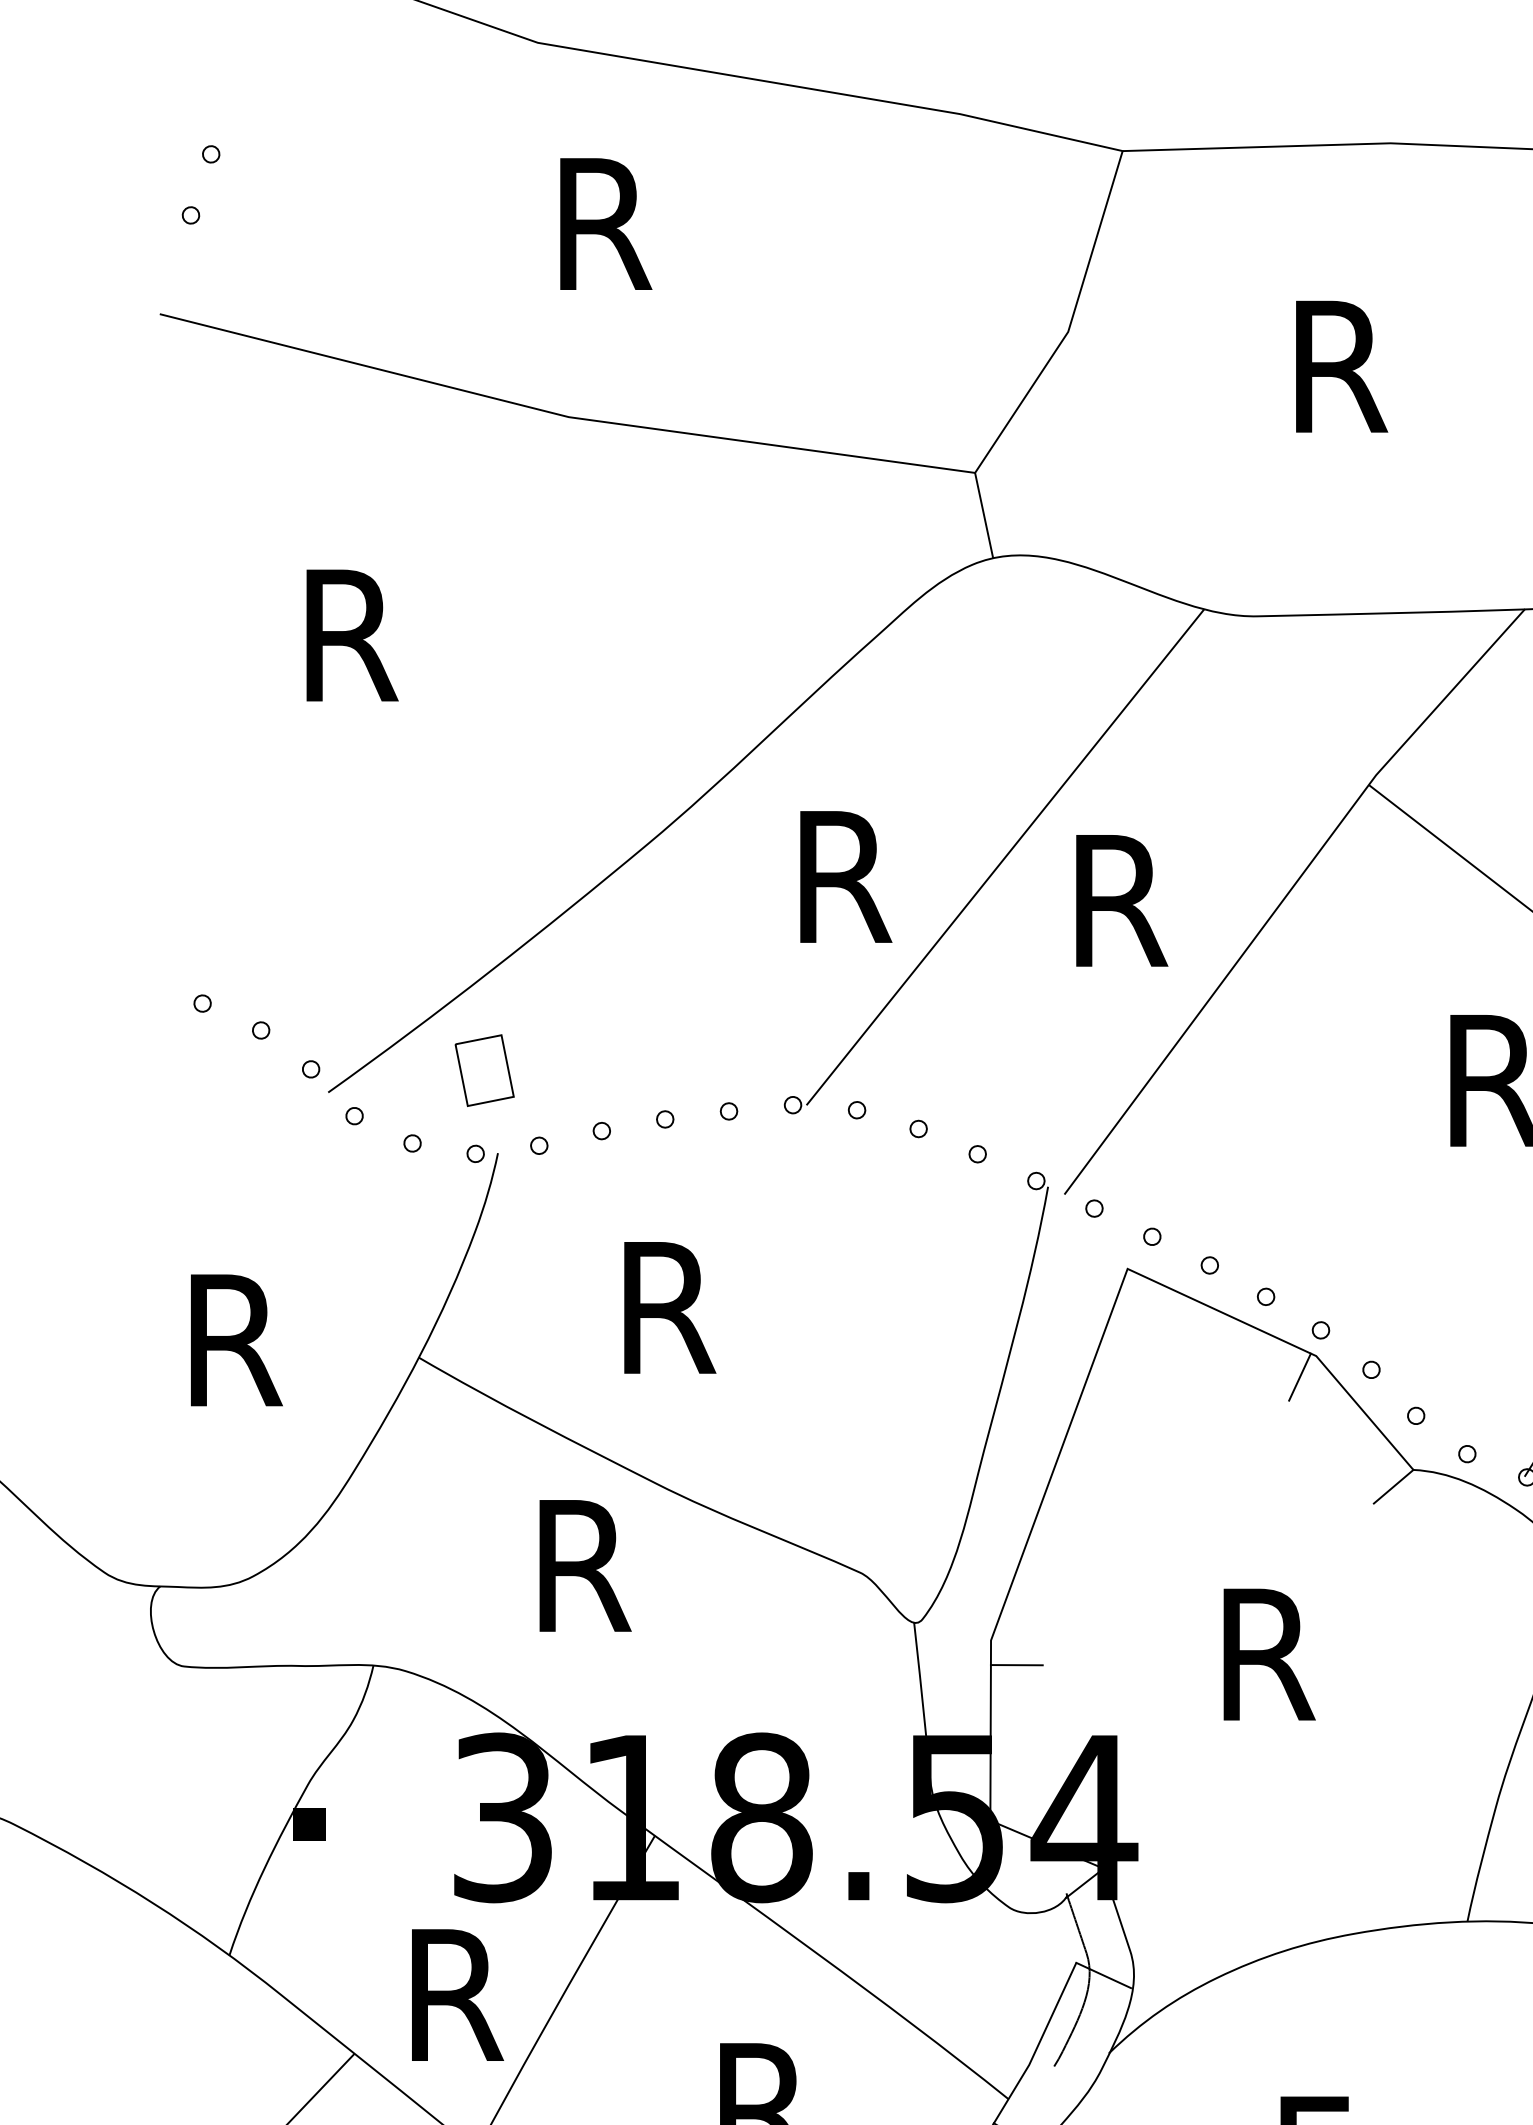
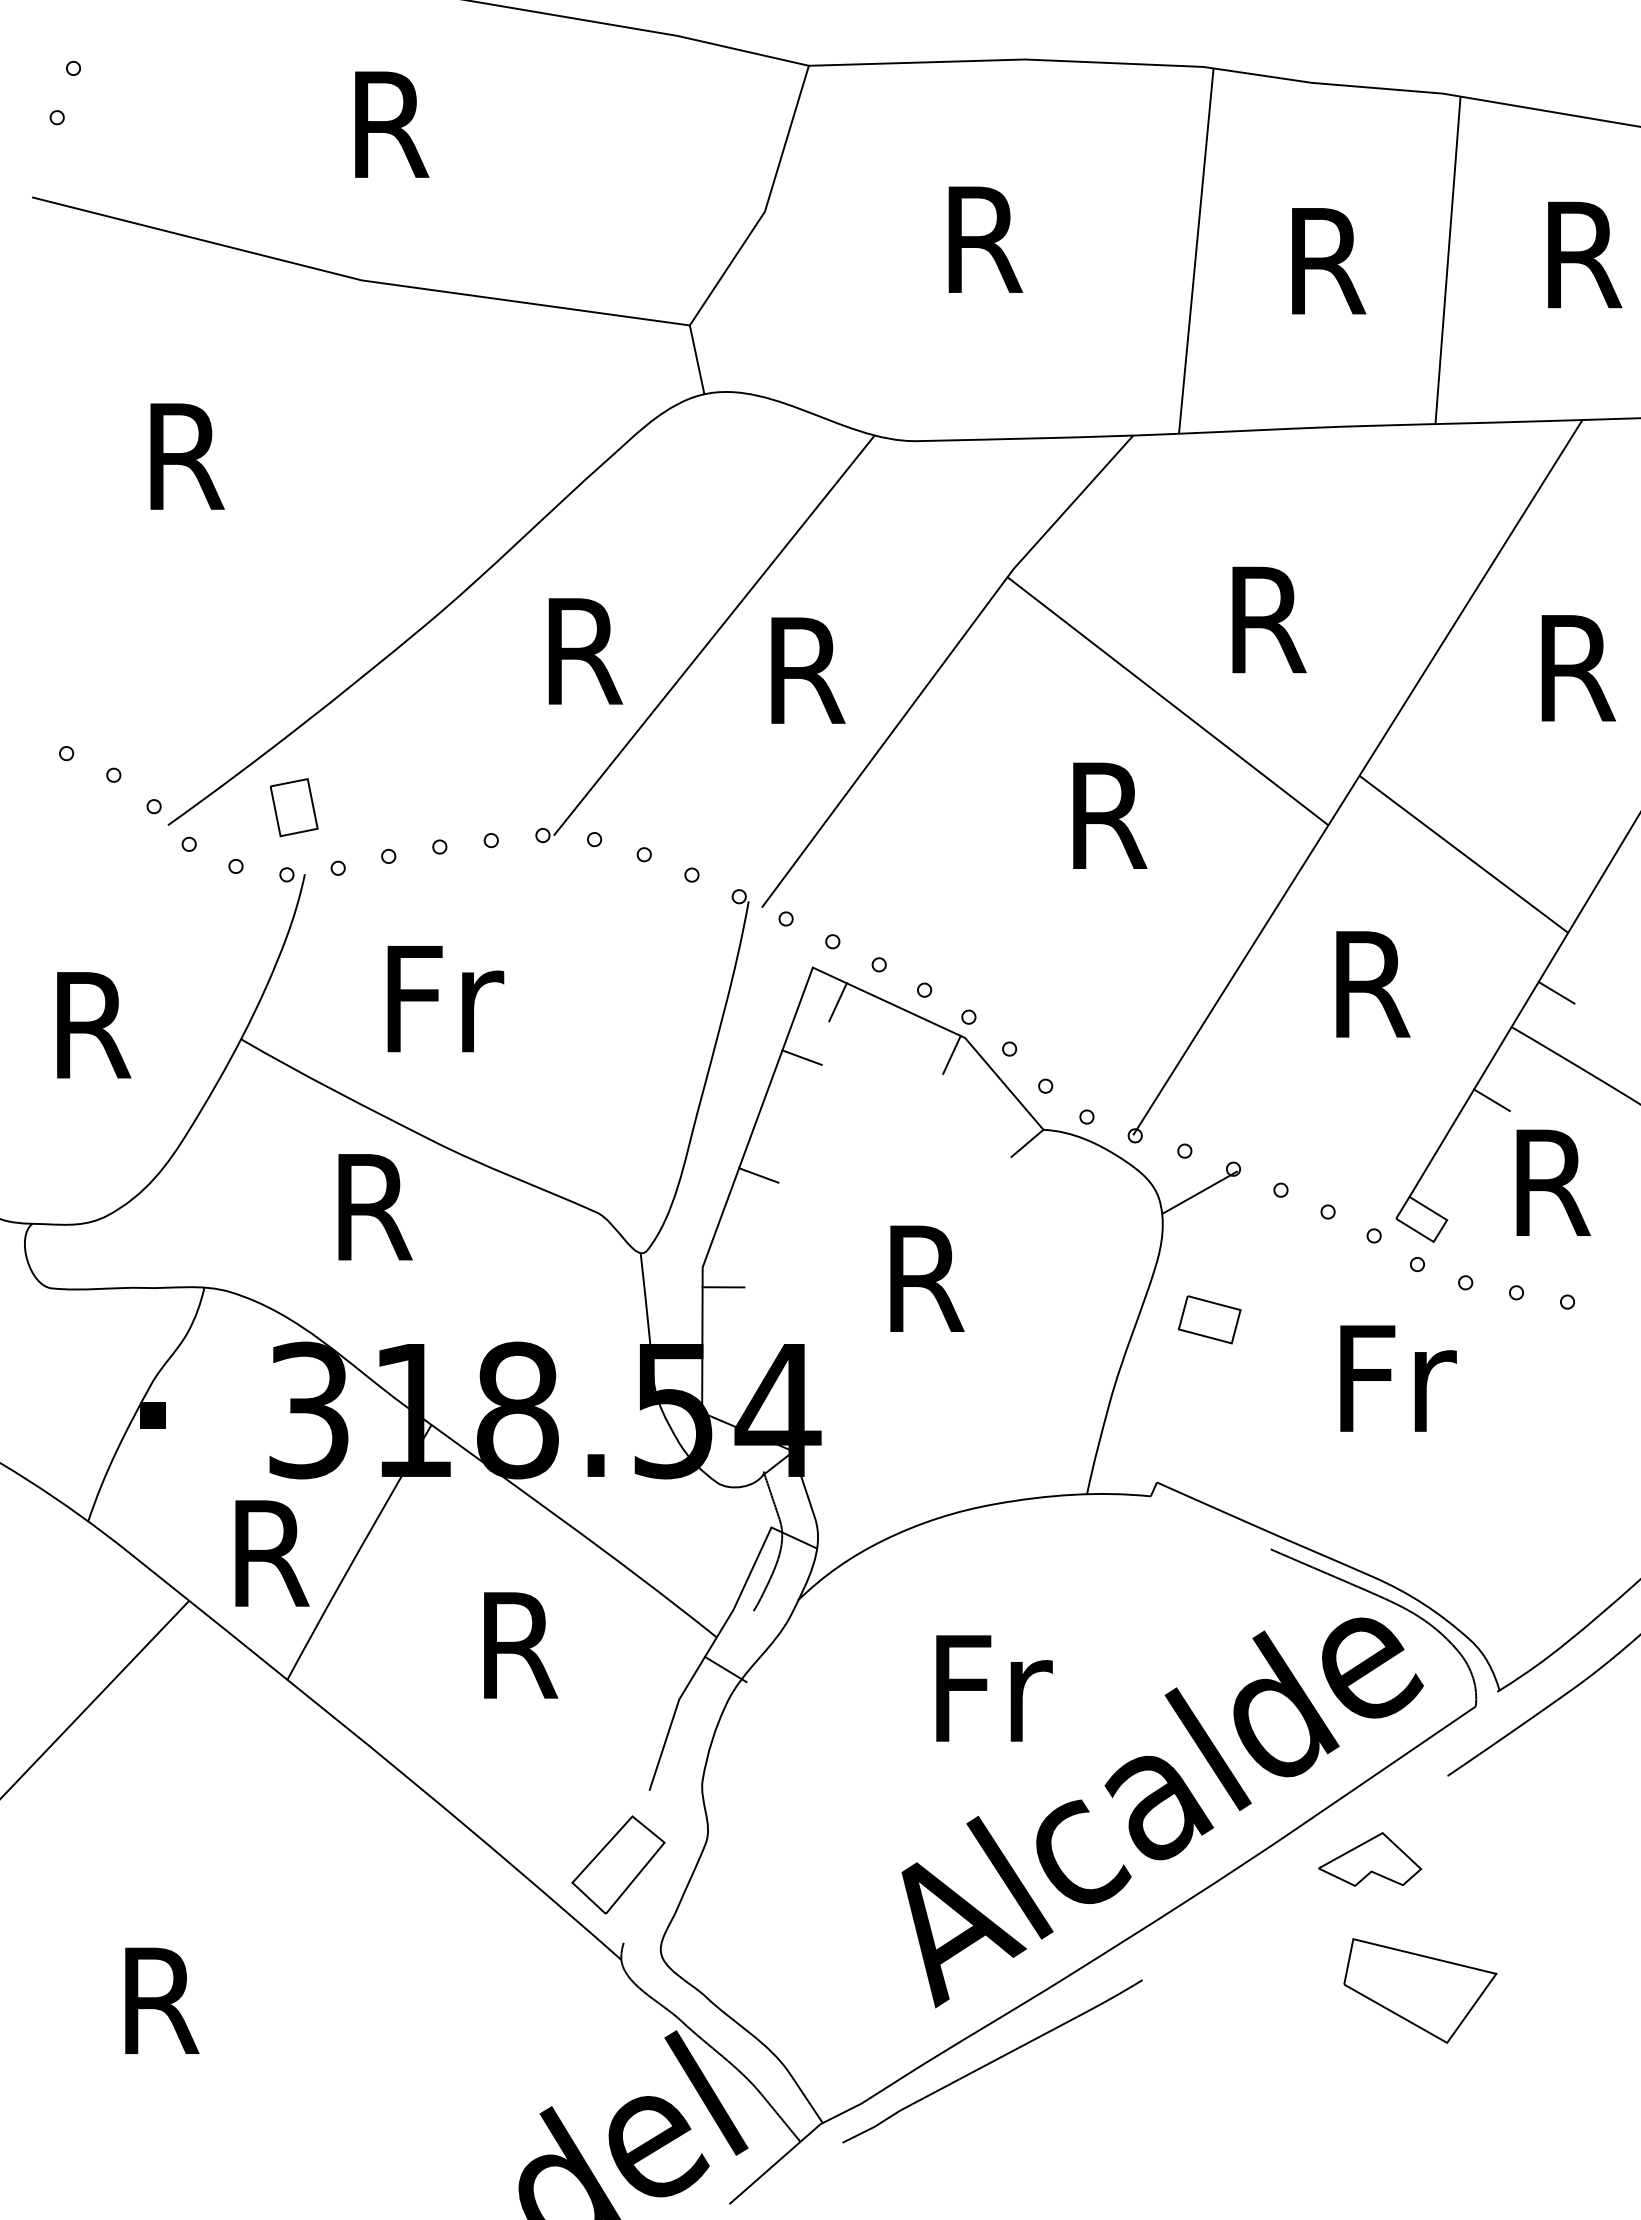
text: (672, 1308) -> (445, 999), R -> Fr
line: (1158, 1312) -> (837, 1002), added
line: (1113, 1380) -> (801, 1057), added
line: (1060, 1526) -> (758, 1175), added

